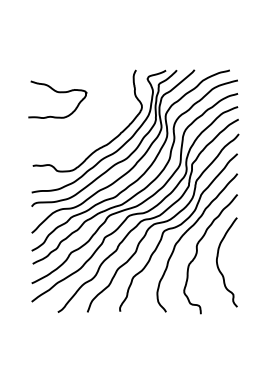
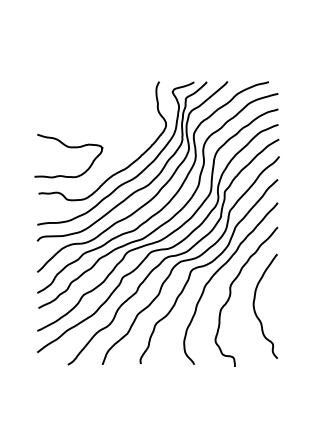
curve: (58, 93) -> (69, 148), moved

